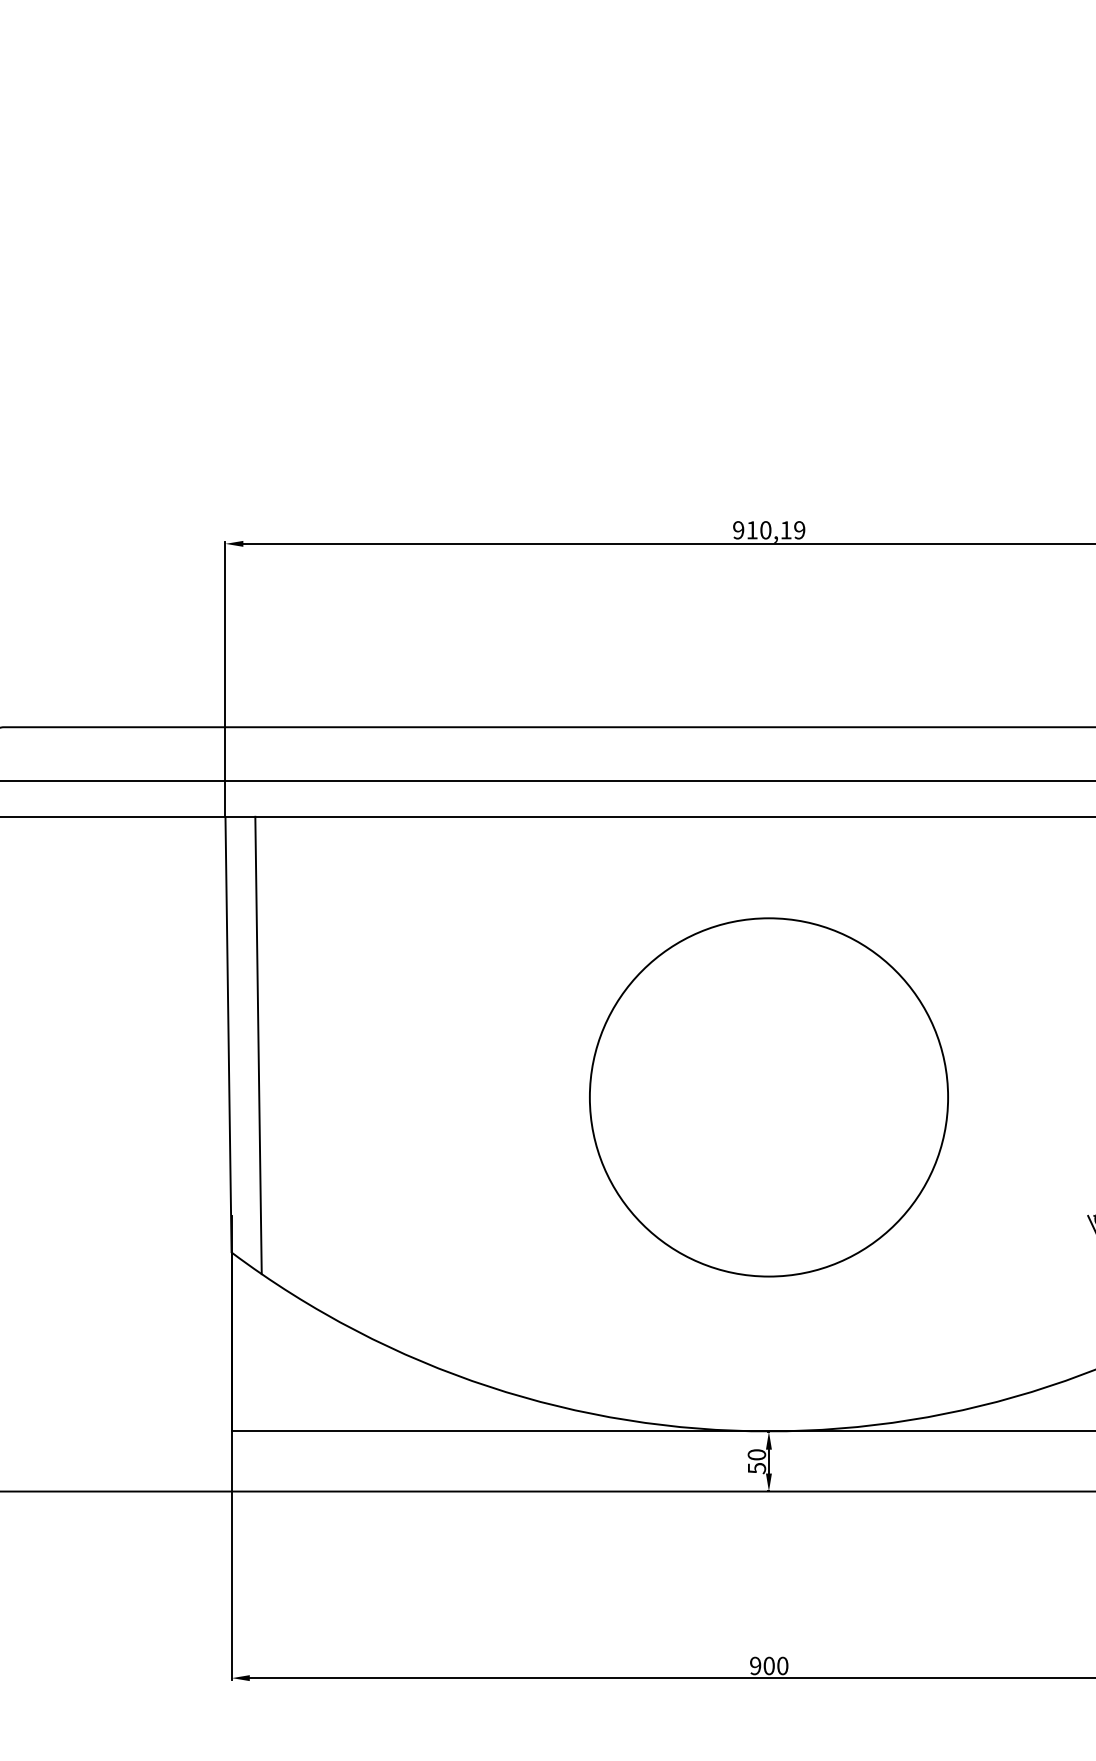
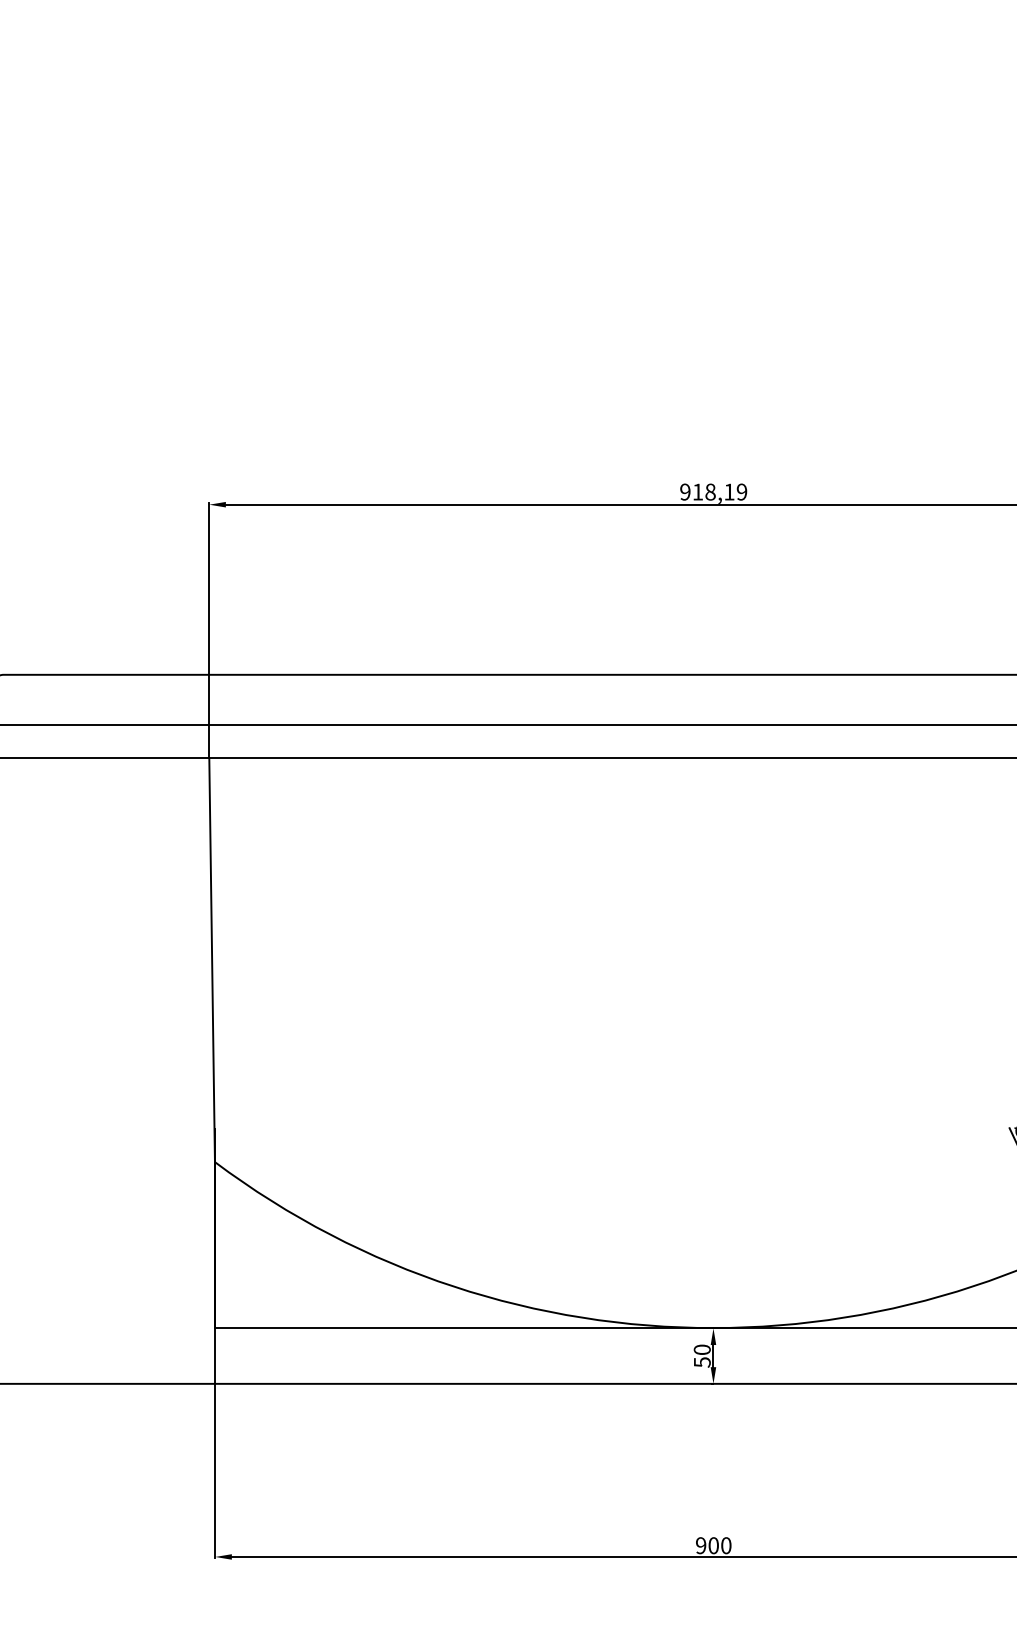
text: (765, 530) -> (710, 492), 910,19 -> 918,19
line: (258, 1045) -> (239, 970), removed
circle: (768, 1097) -> (713, 1018), removed

